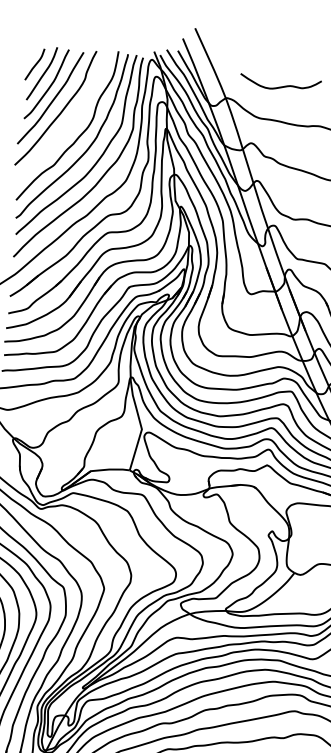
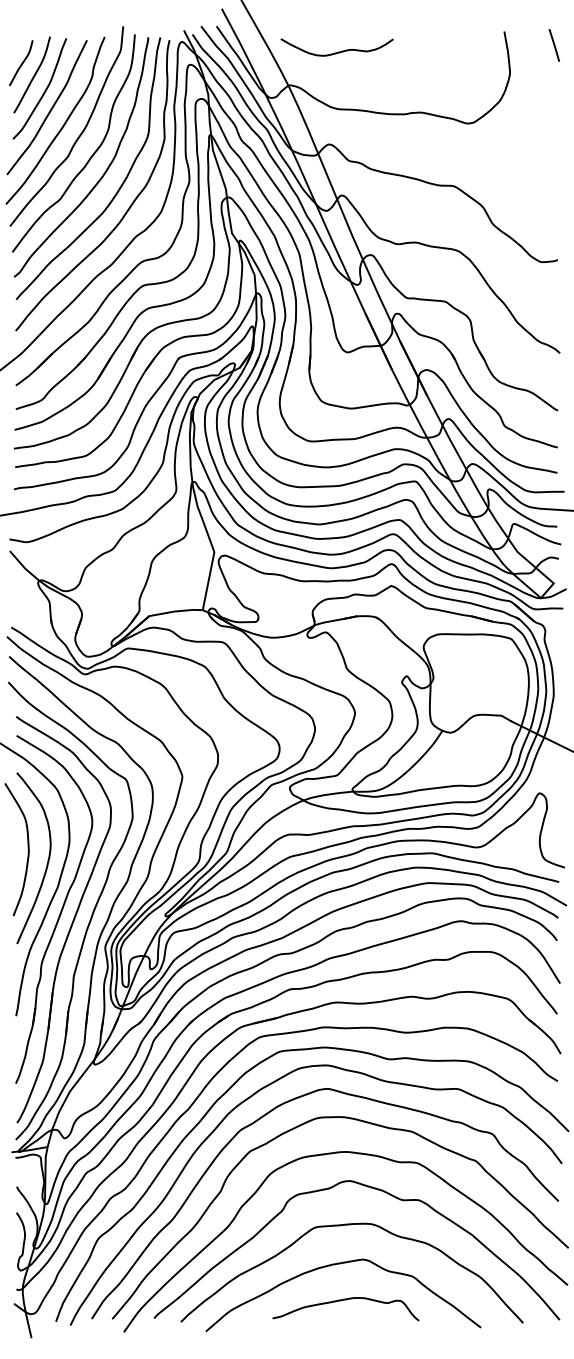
curve: (281, 86) -> (338, 51), moved
curve: (72, 119) -> (79, 134), added

